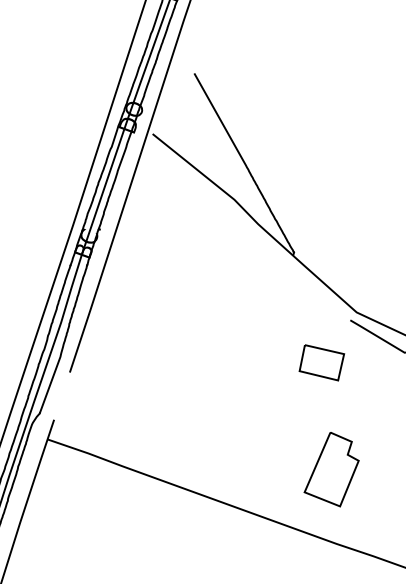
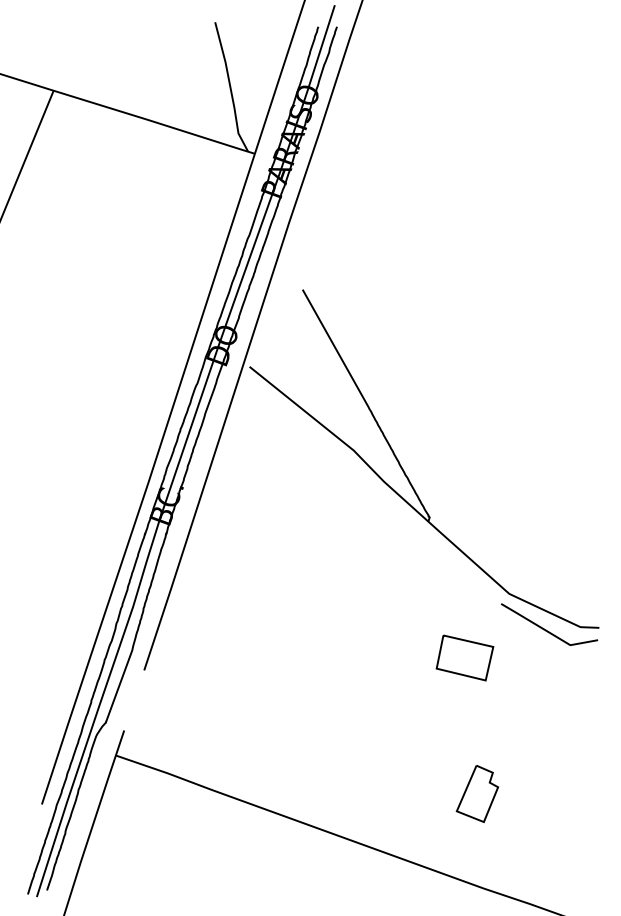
part: (331, 469) -> (477, 793), size x0.6

